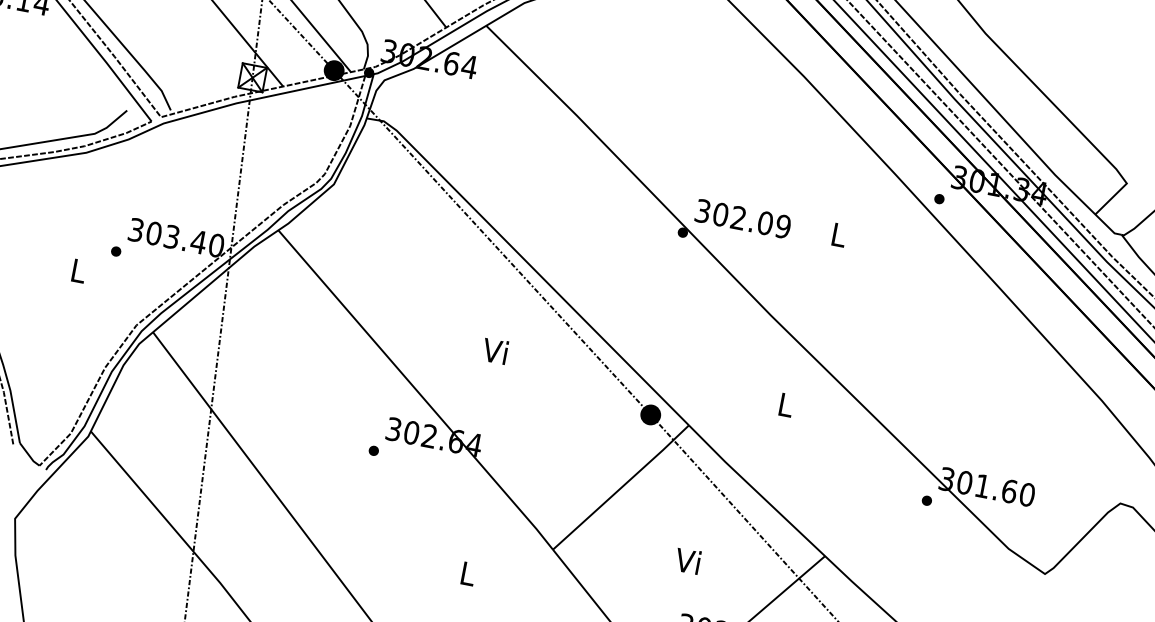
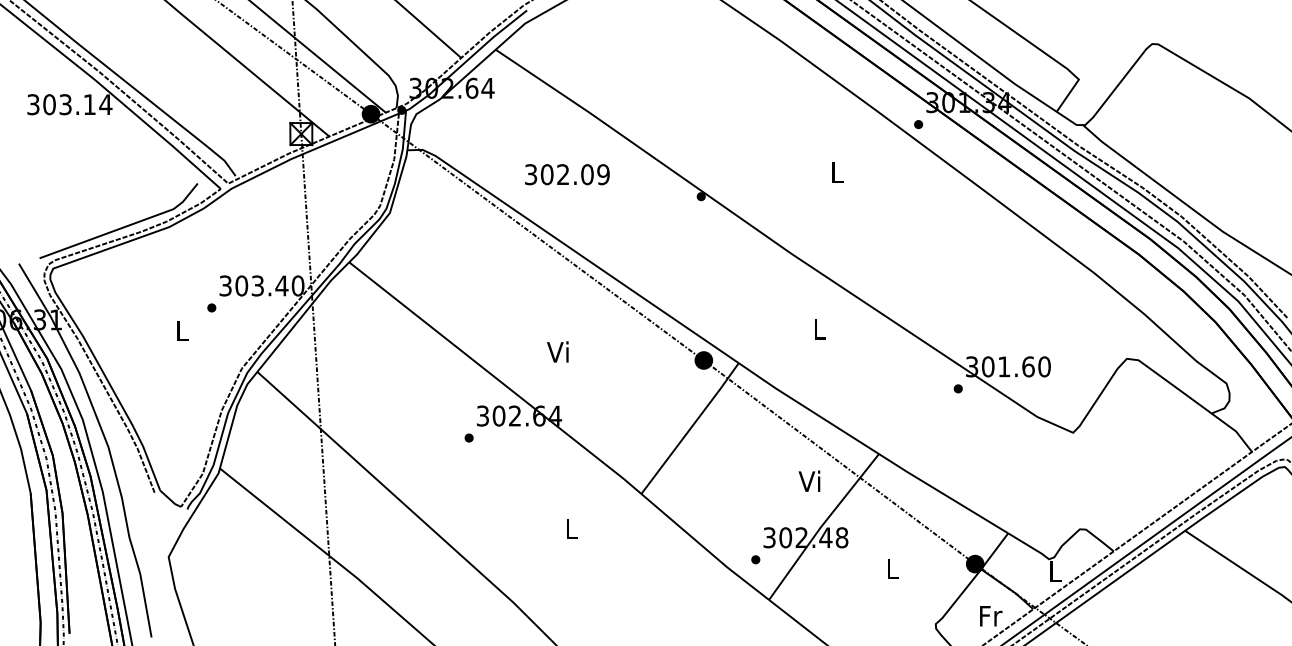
text: (743, 218) -> (567, 174), moved
text: (494, 350) -> (557, 351), moved
text: (687, 560) -> (809, 480), moved

